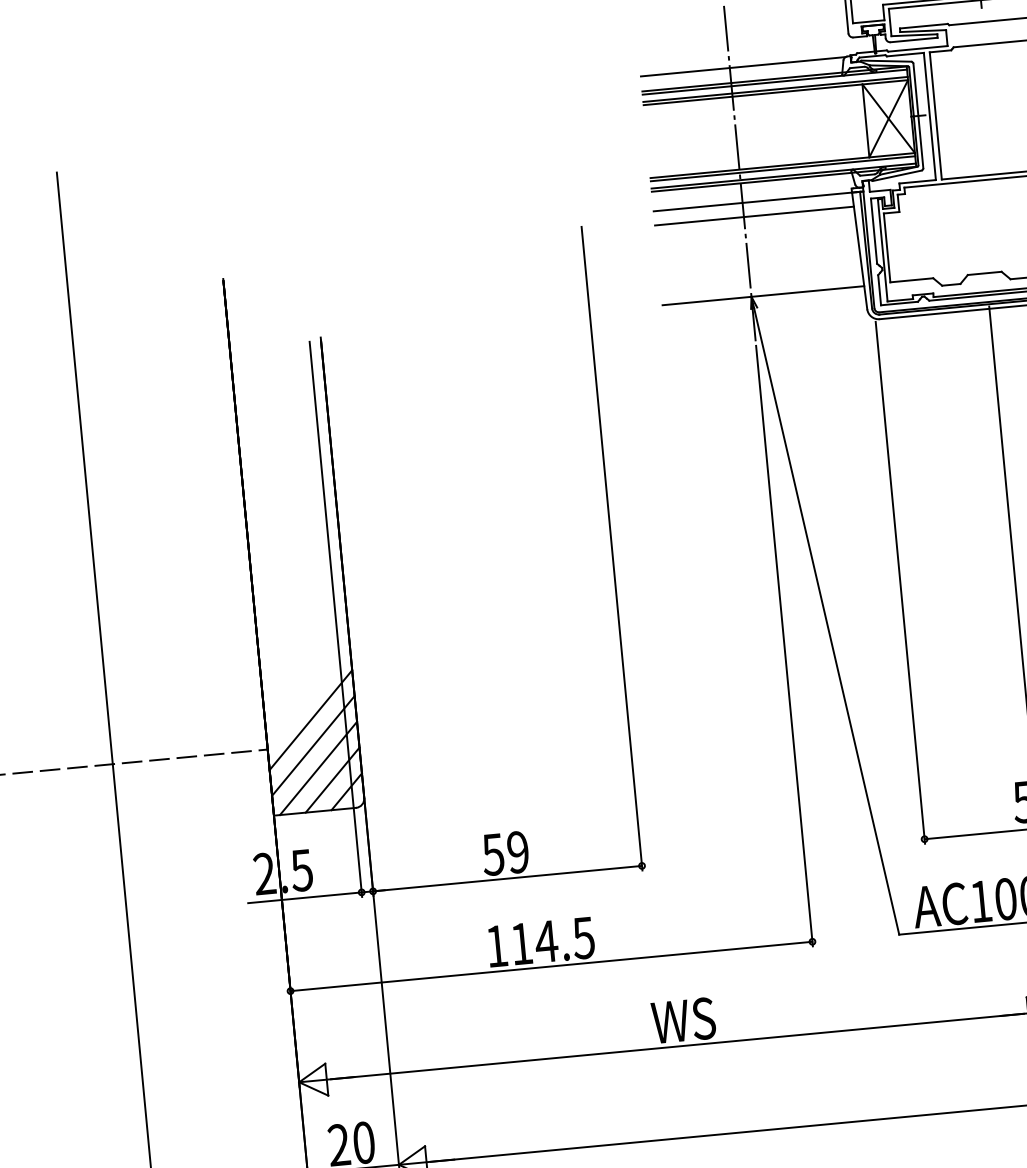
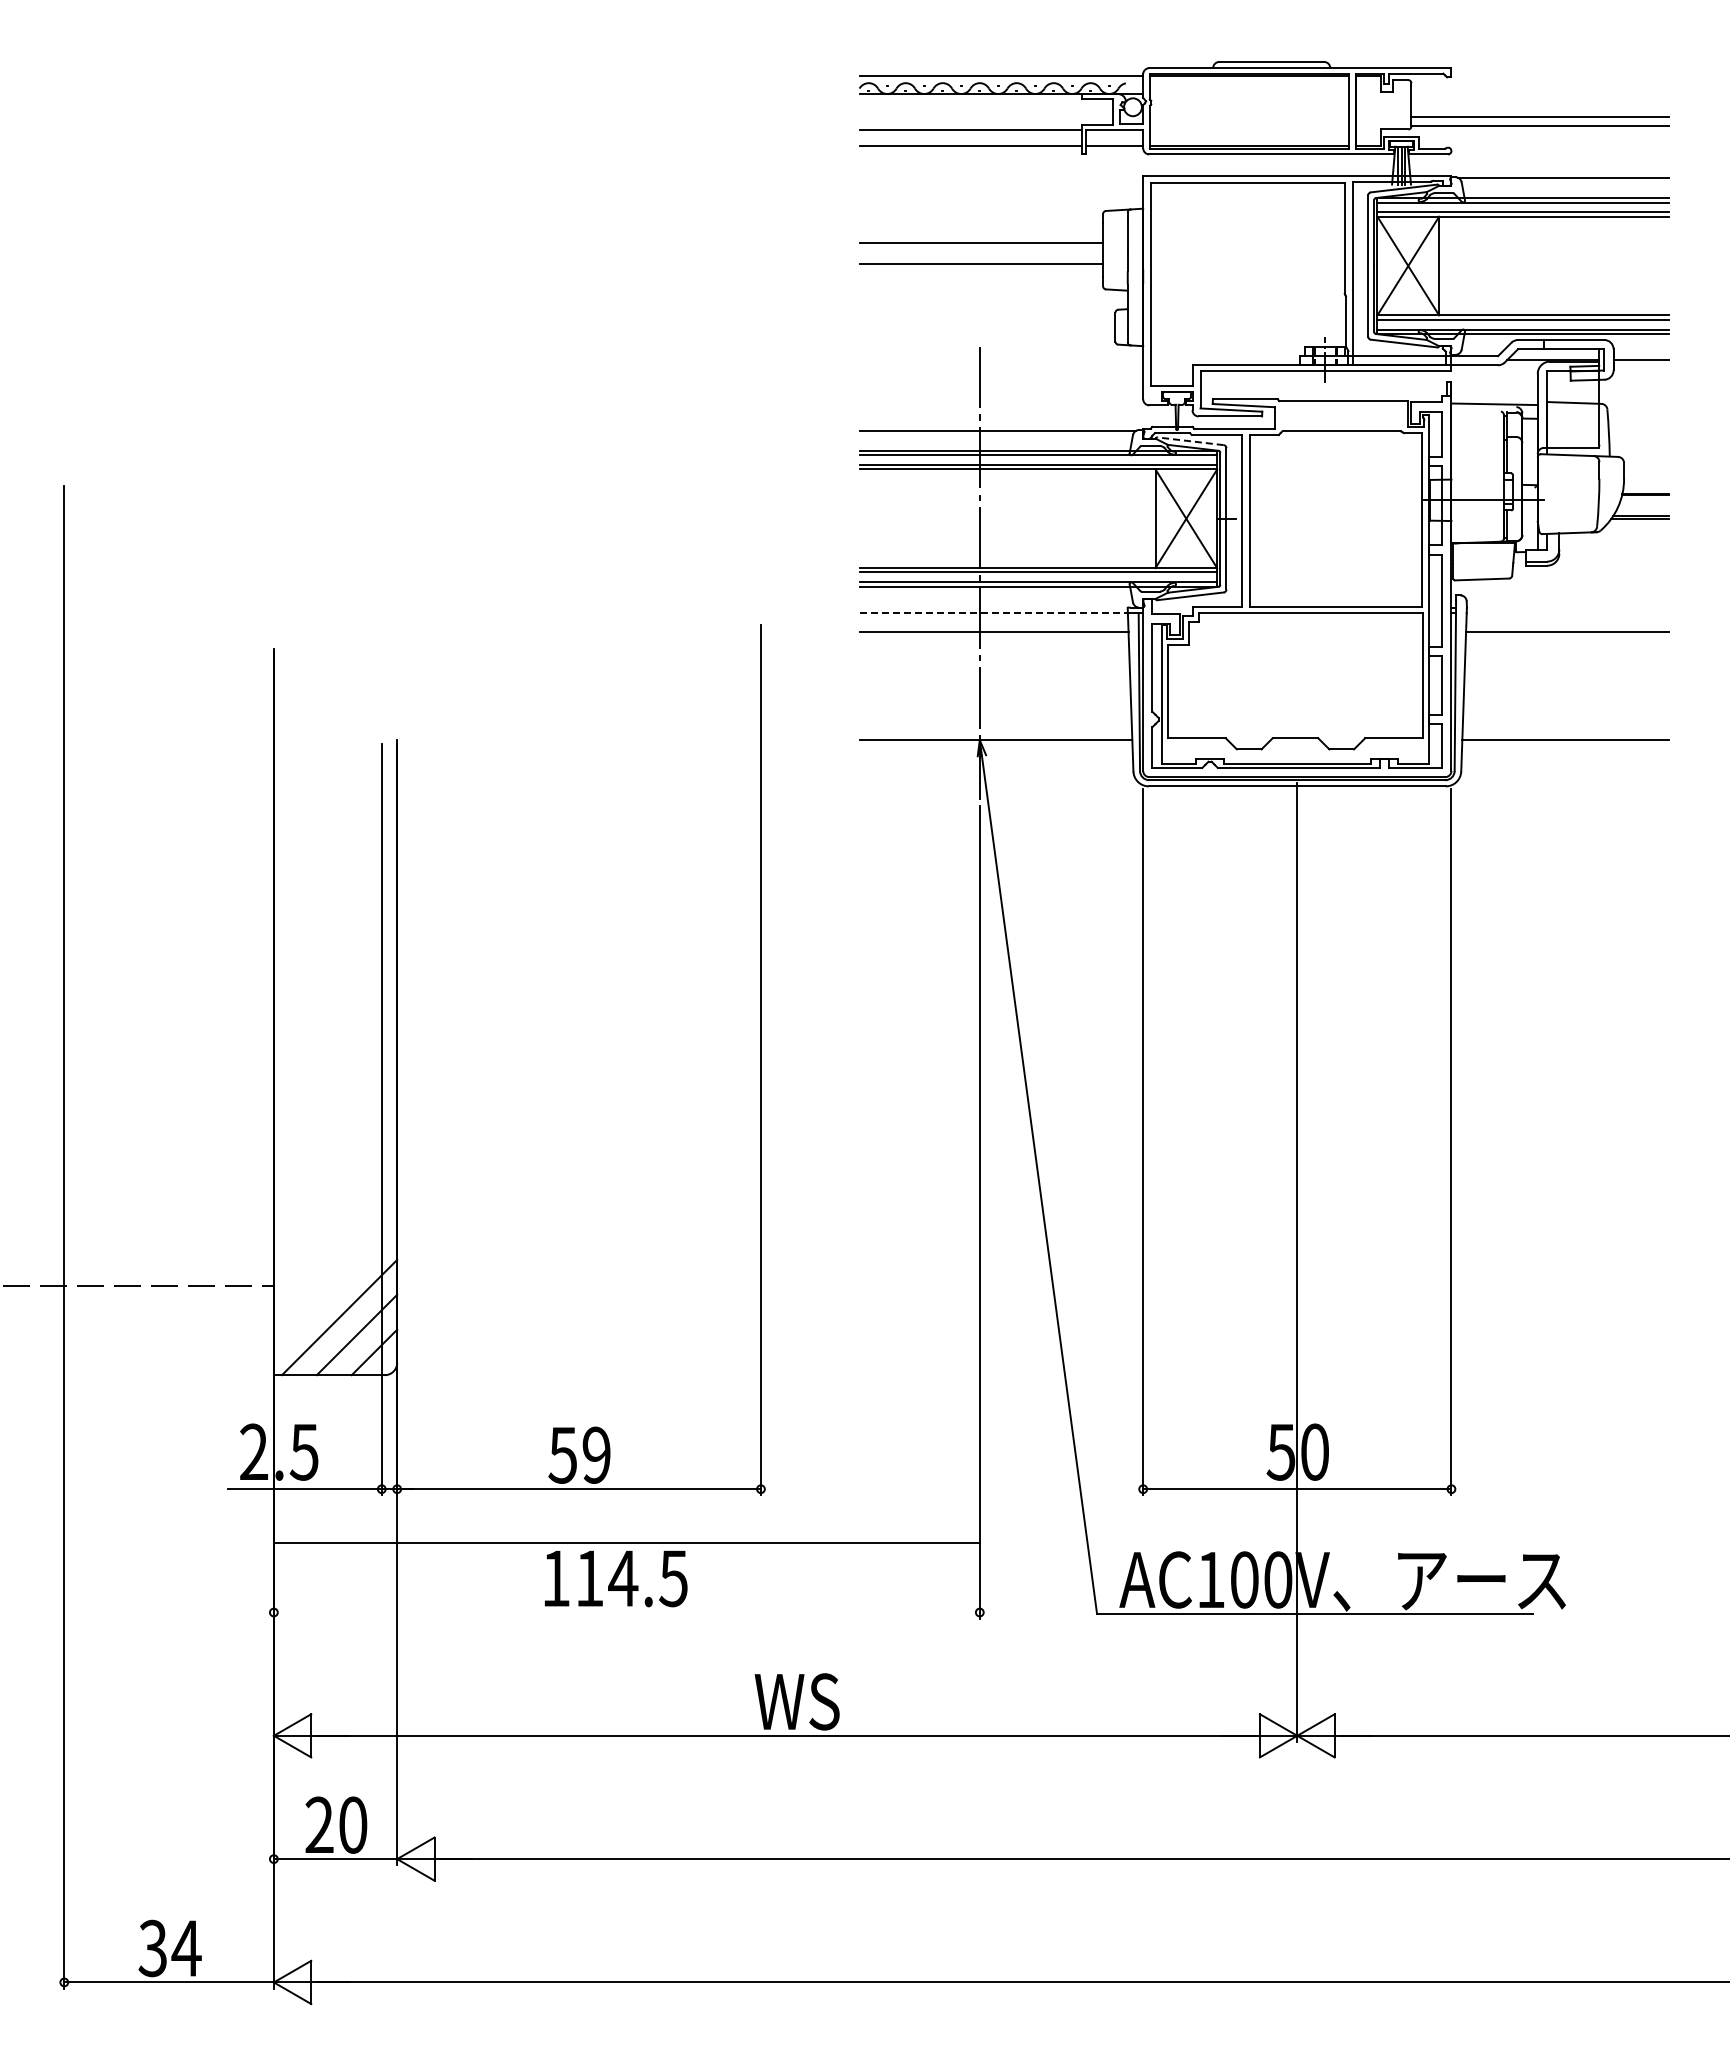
line: (886, 61) -> (1190, 441), solid -> dashed
line: (758, 201) -> (1001, 613), solid -> dashed
line: (310, 719) -> (335, 1251), removed
line: (313, 745) -> (335, 1286), removed
line: (551, 966) -> (626, 1542), moved

